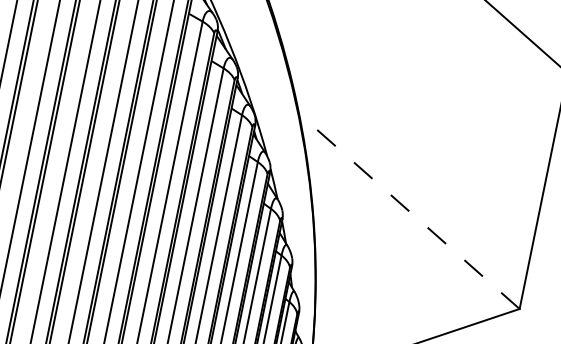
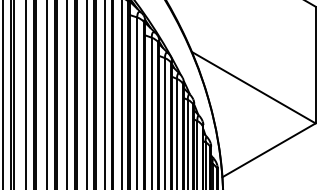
line: (408, 210) -> (253, 87), dashed -> solid

